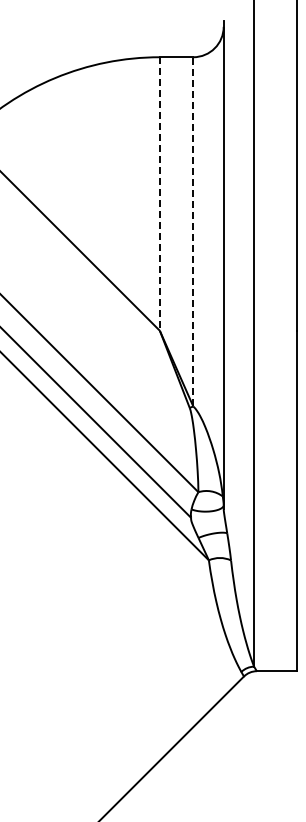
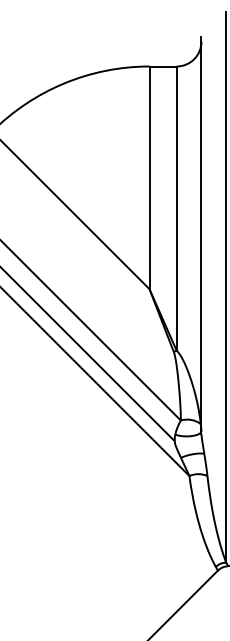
line: (159, 194) -> (149, 178), dashed -> solid
line: (193, 231) -> (176, 208), dashed -> solid

